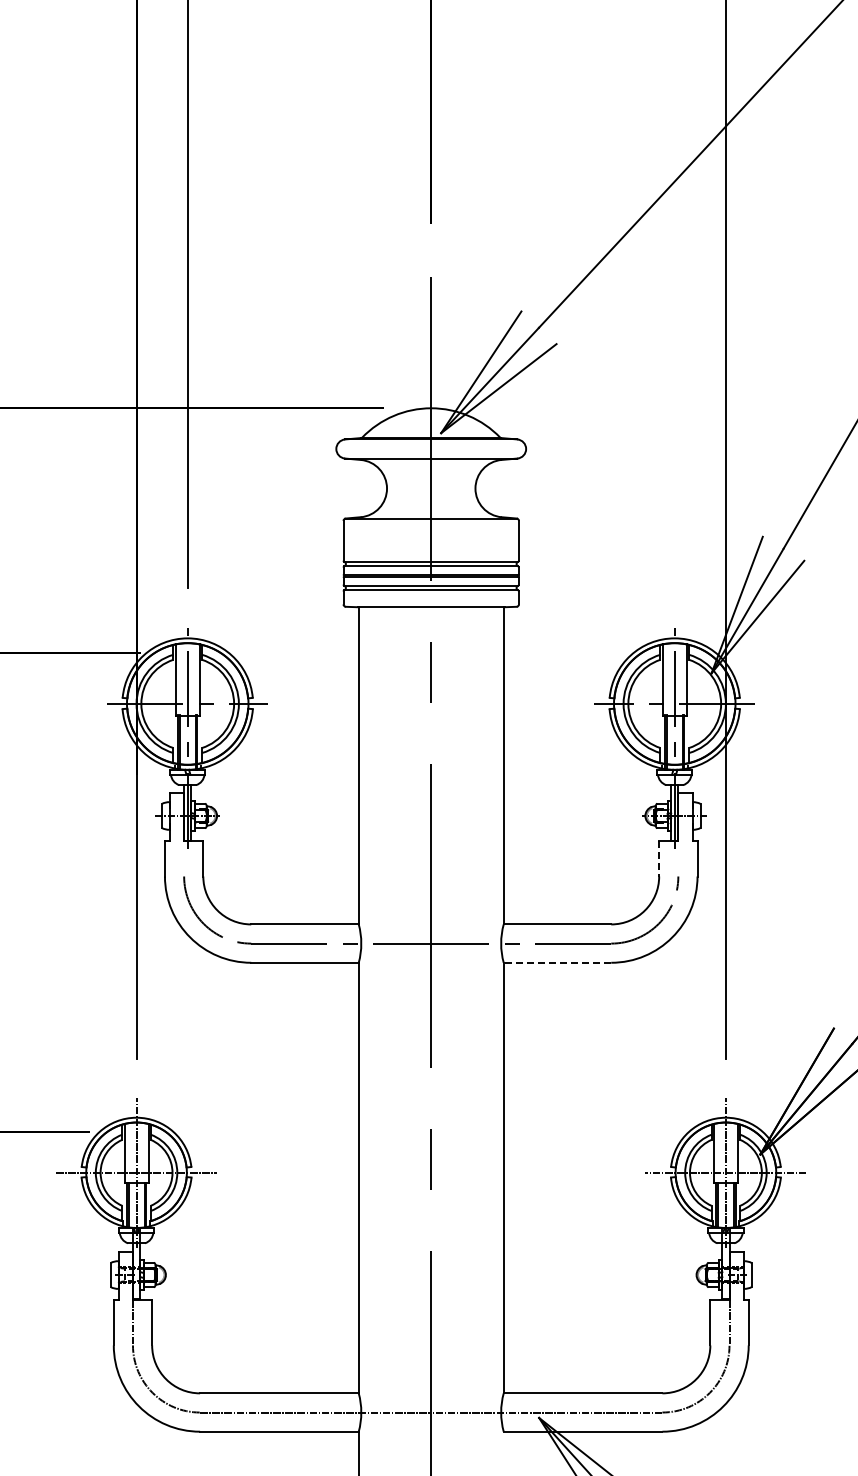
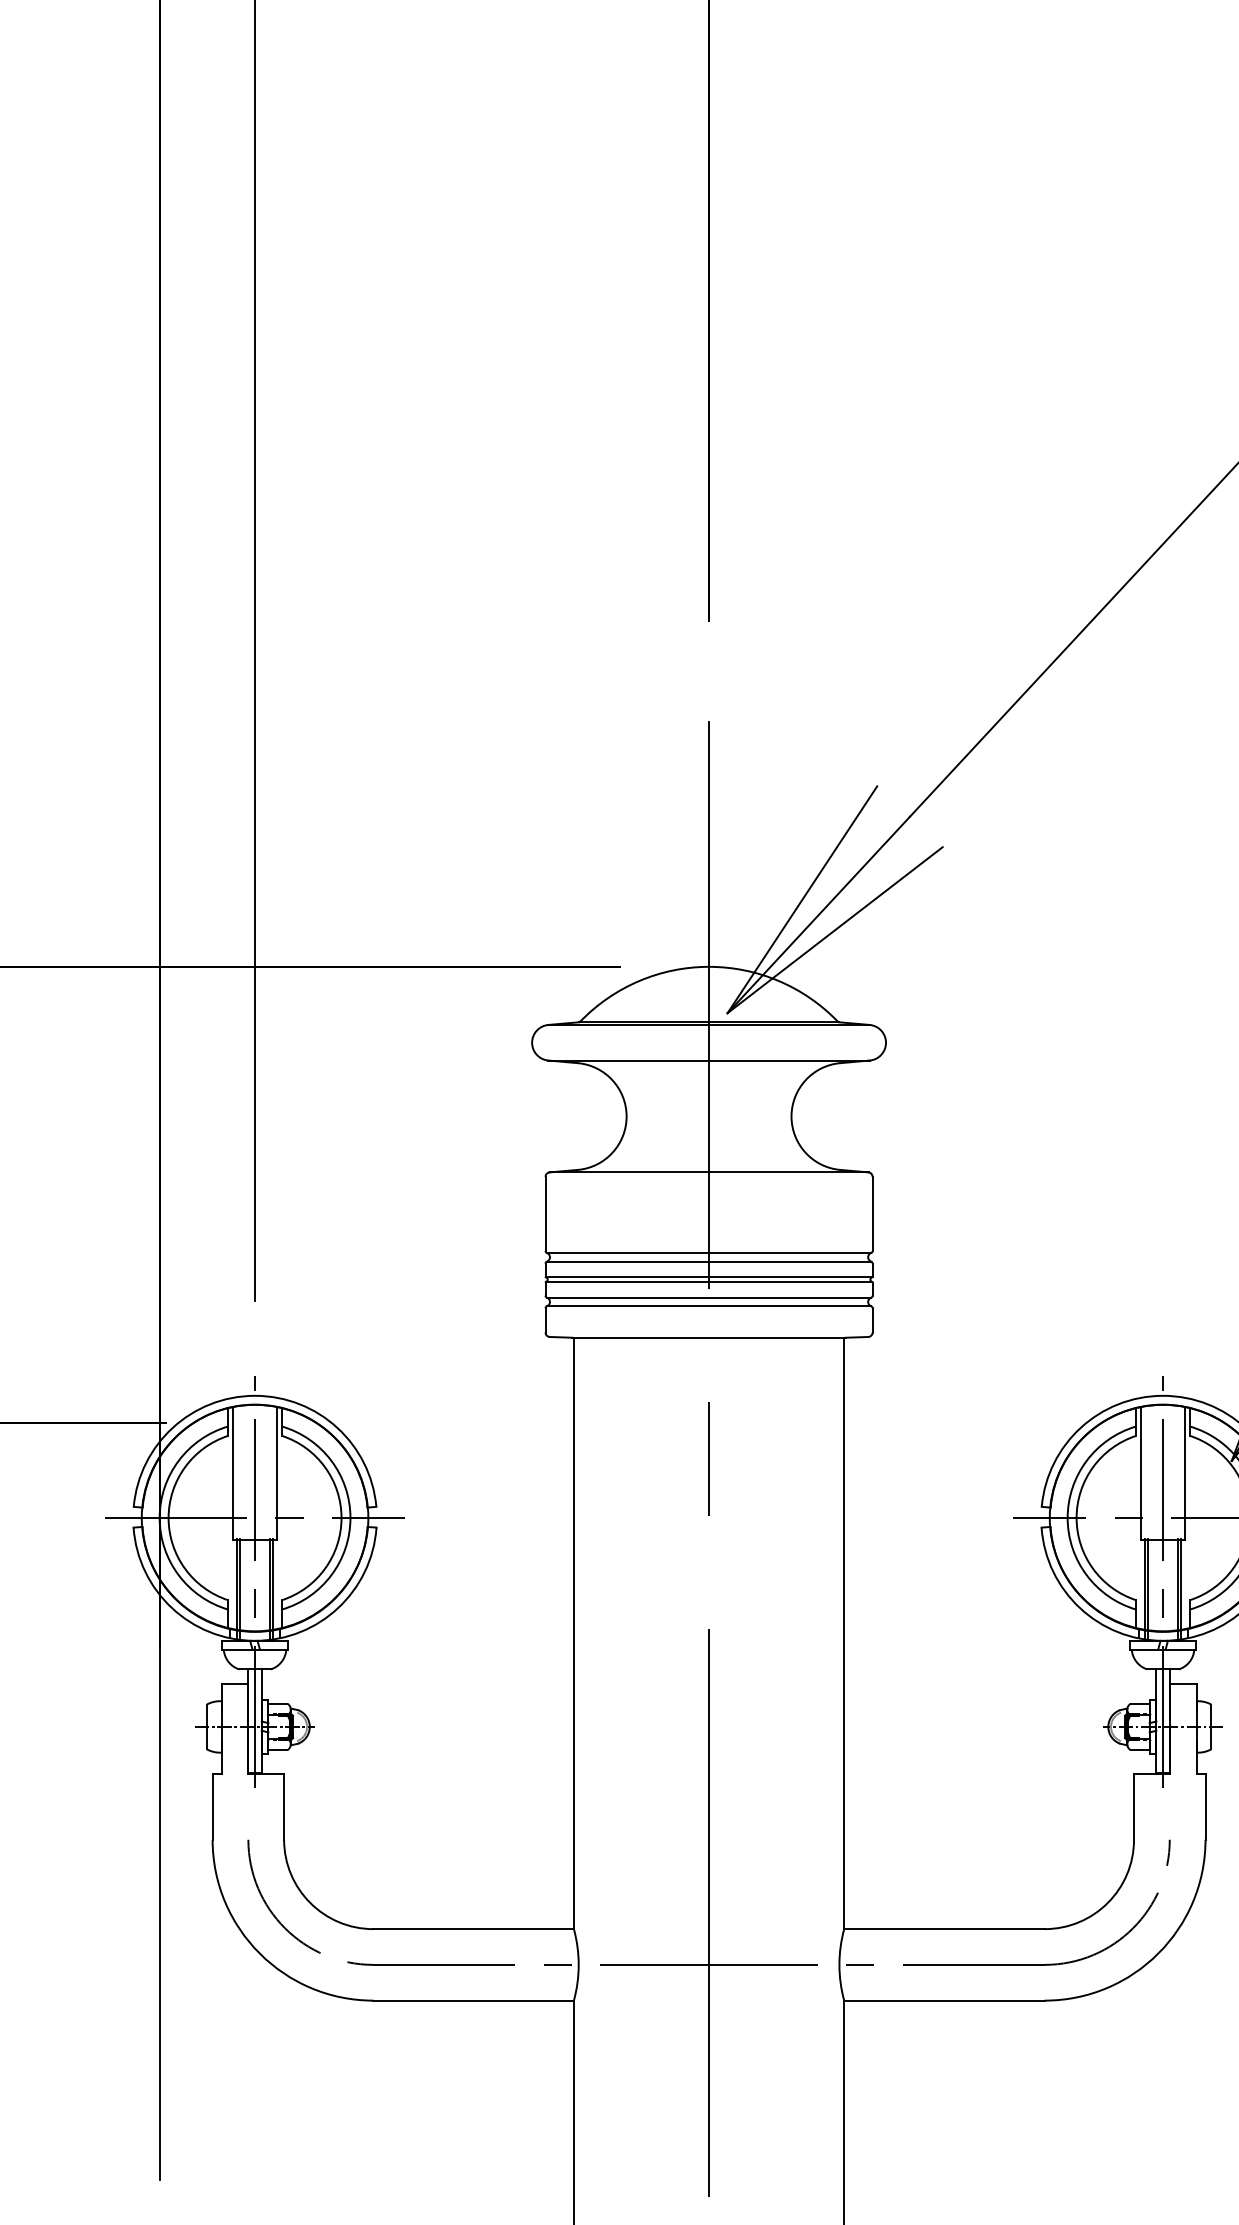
line: (659, 858) -> (1134, 1806), dashed -> solid
line: (557, 962) -> (944, 2000), dashed -> solid

